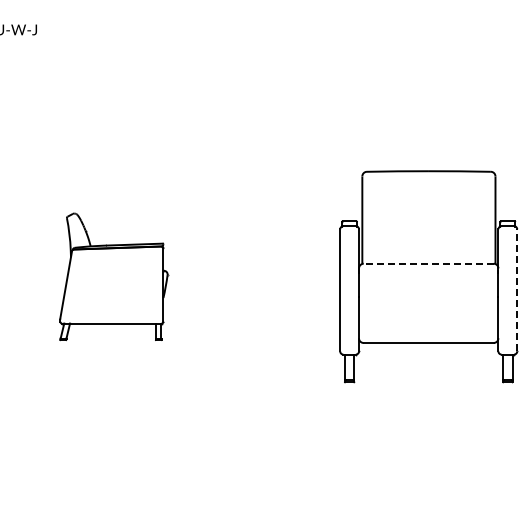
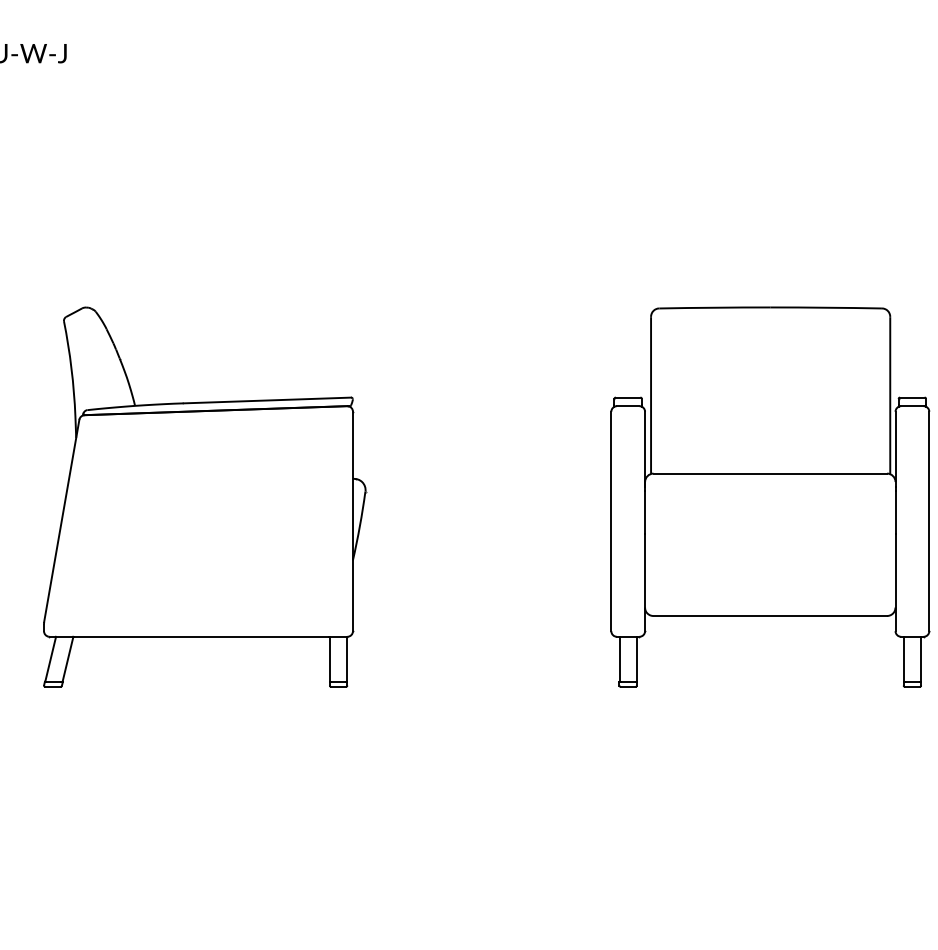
line: (428, 263) -> (769, 473), dashed -> solid
part: (113, 276) -> (204, 496), size x1.67
line: (517, 289) -> (929, 519), dashed -> solid

